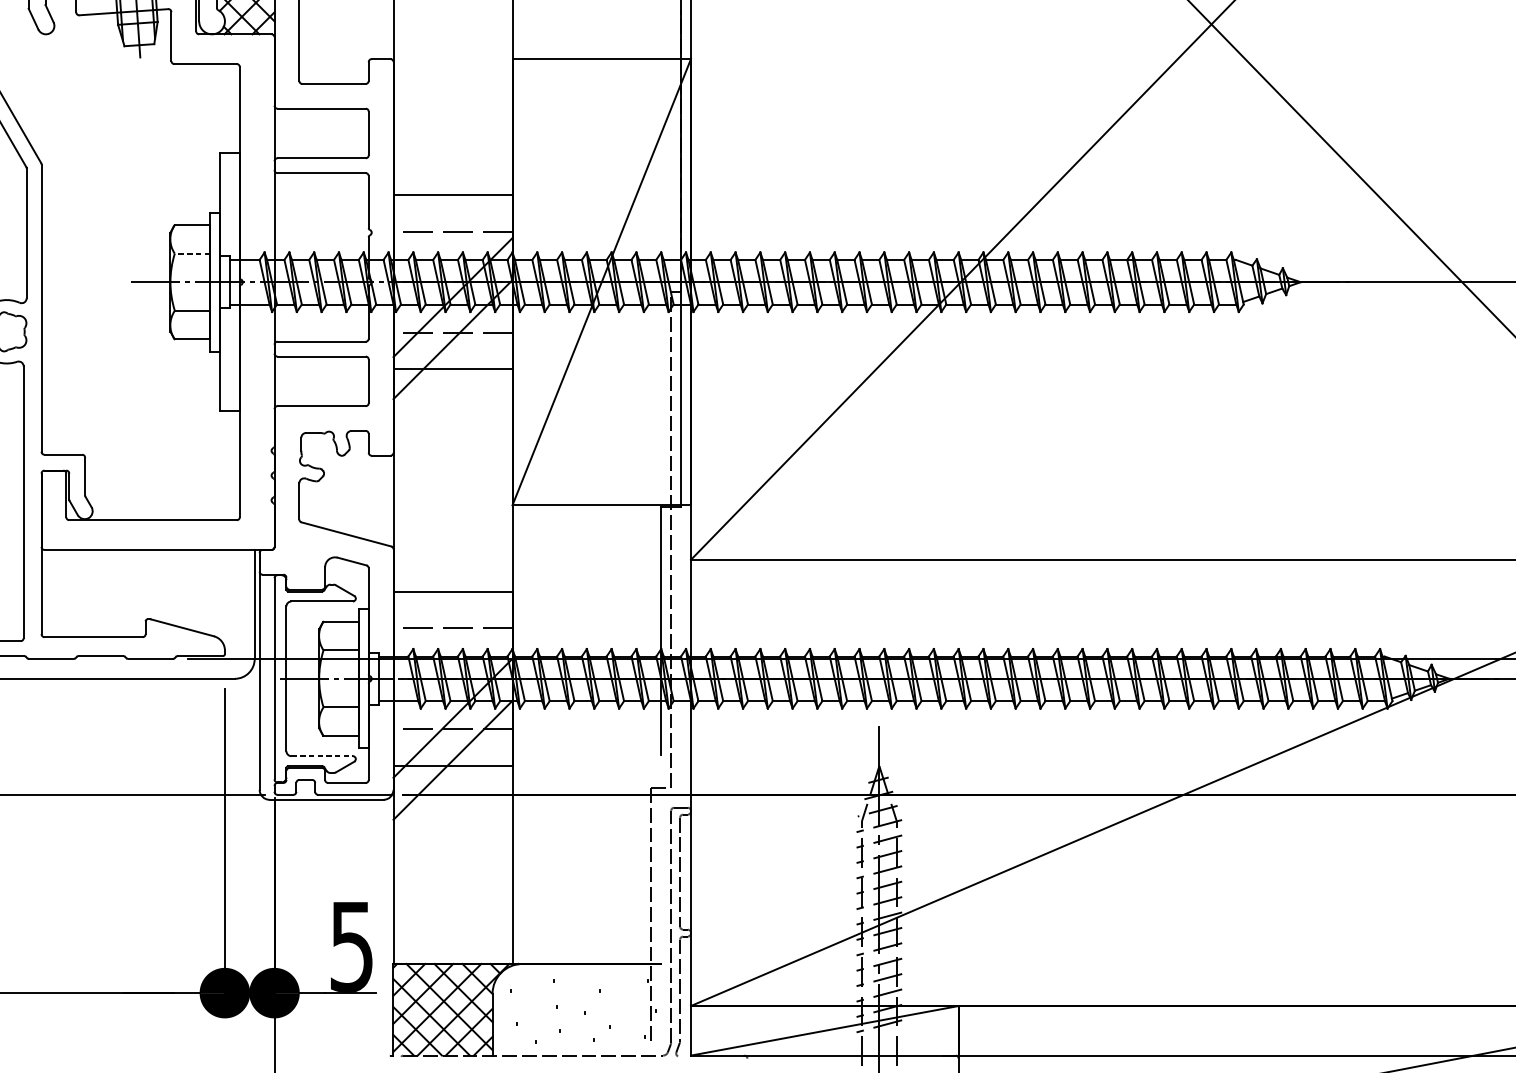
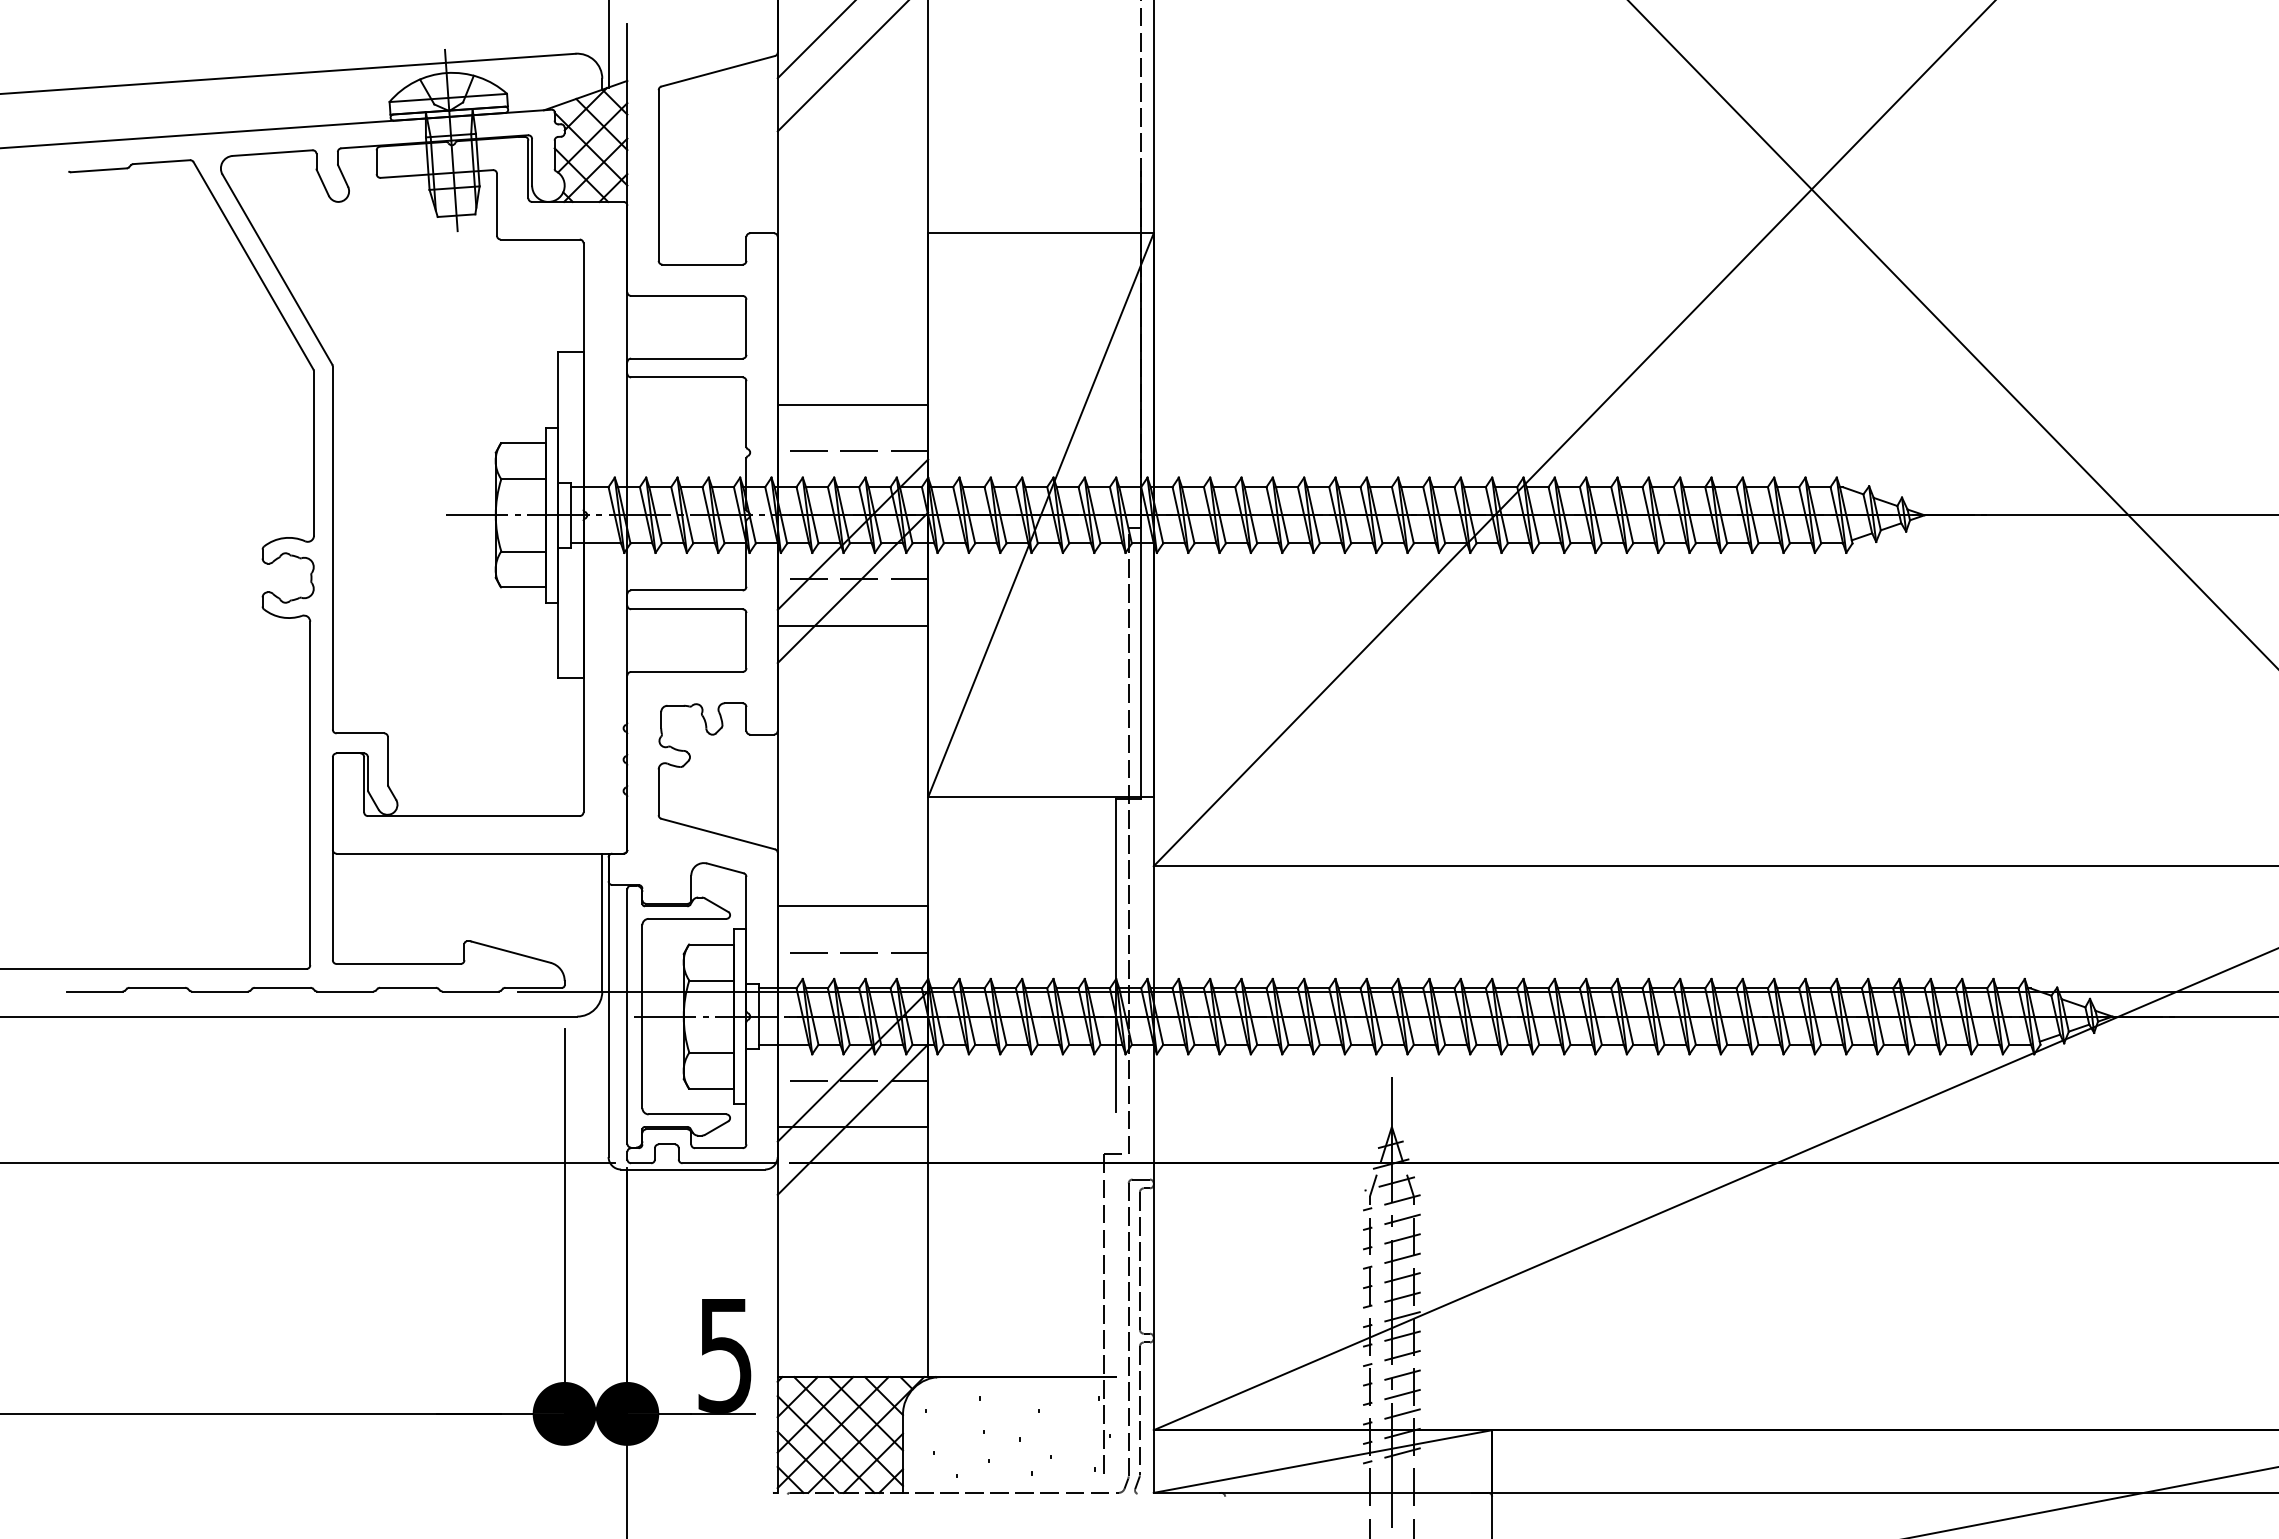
line: (192, 253) -> (523, 479), dashed -> solid
line: (322, 756) -> (687, 1114), dashed -> solid

